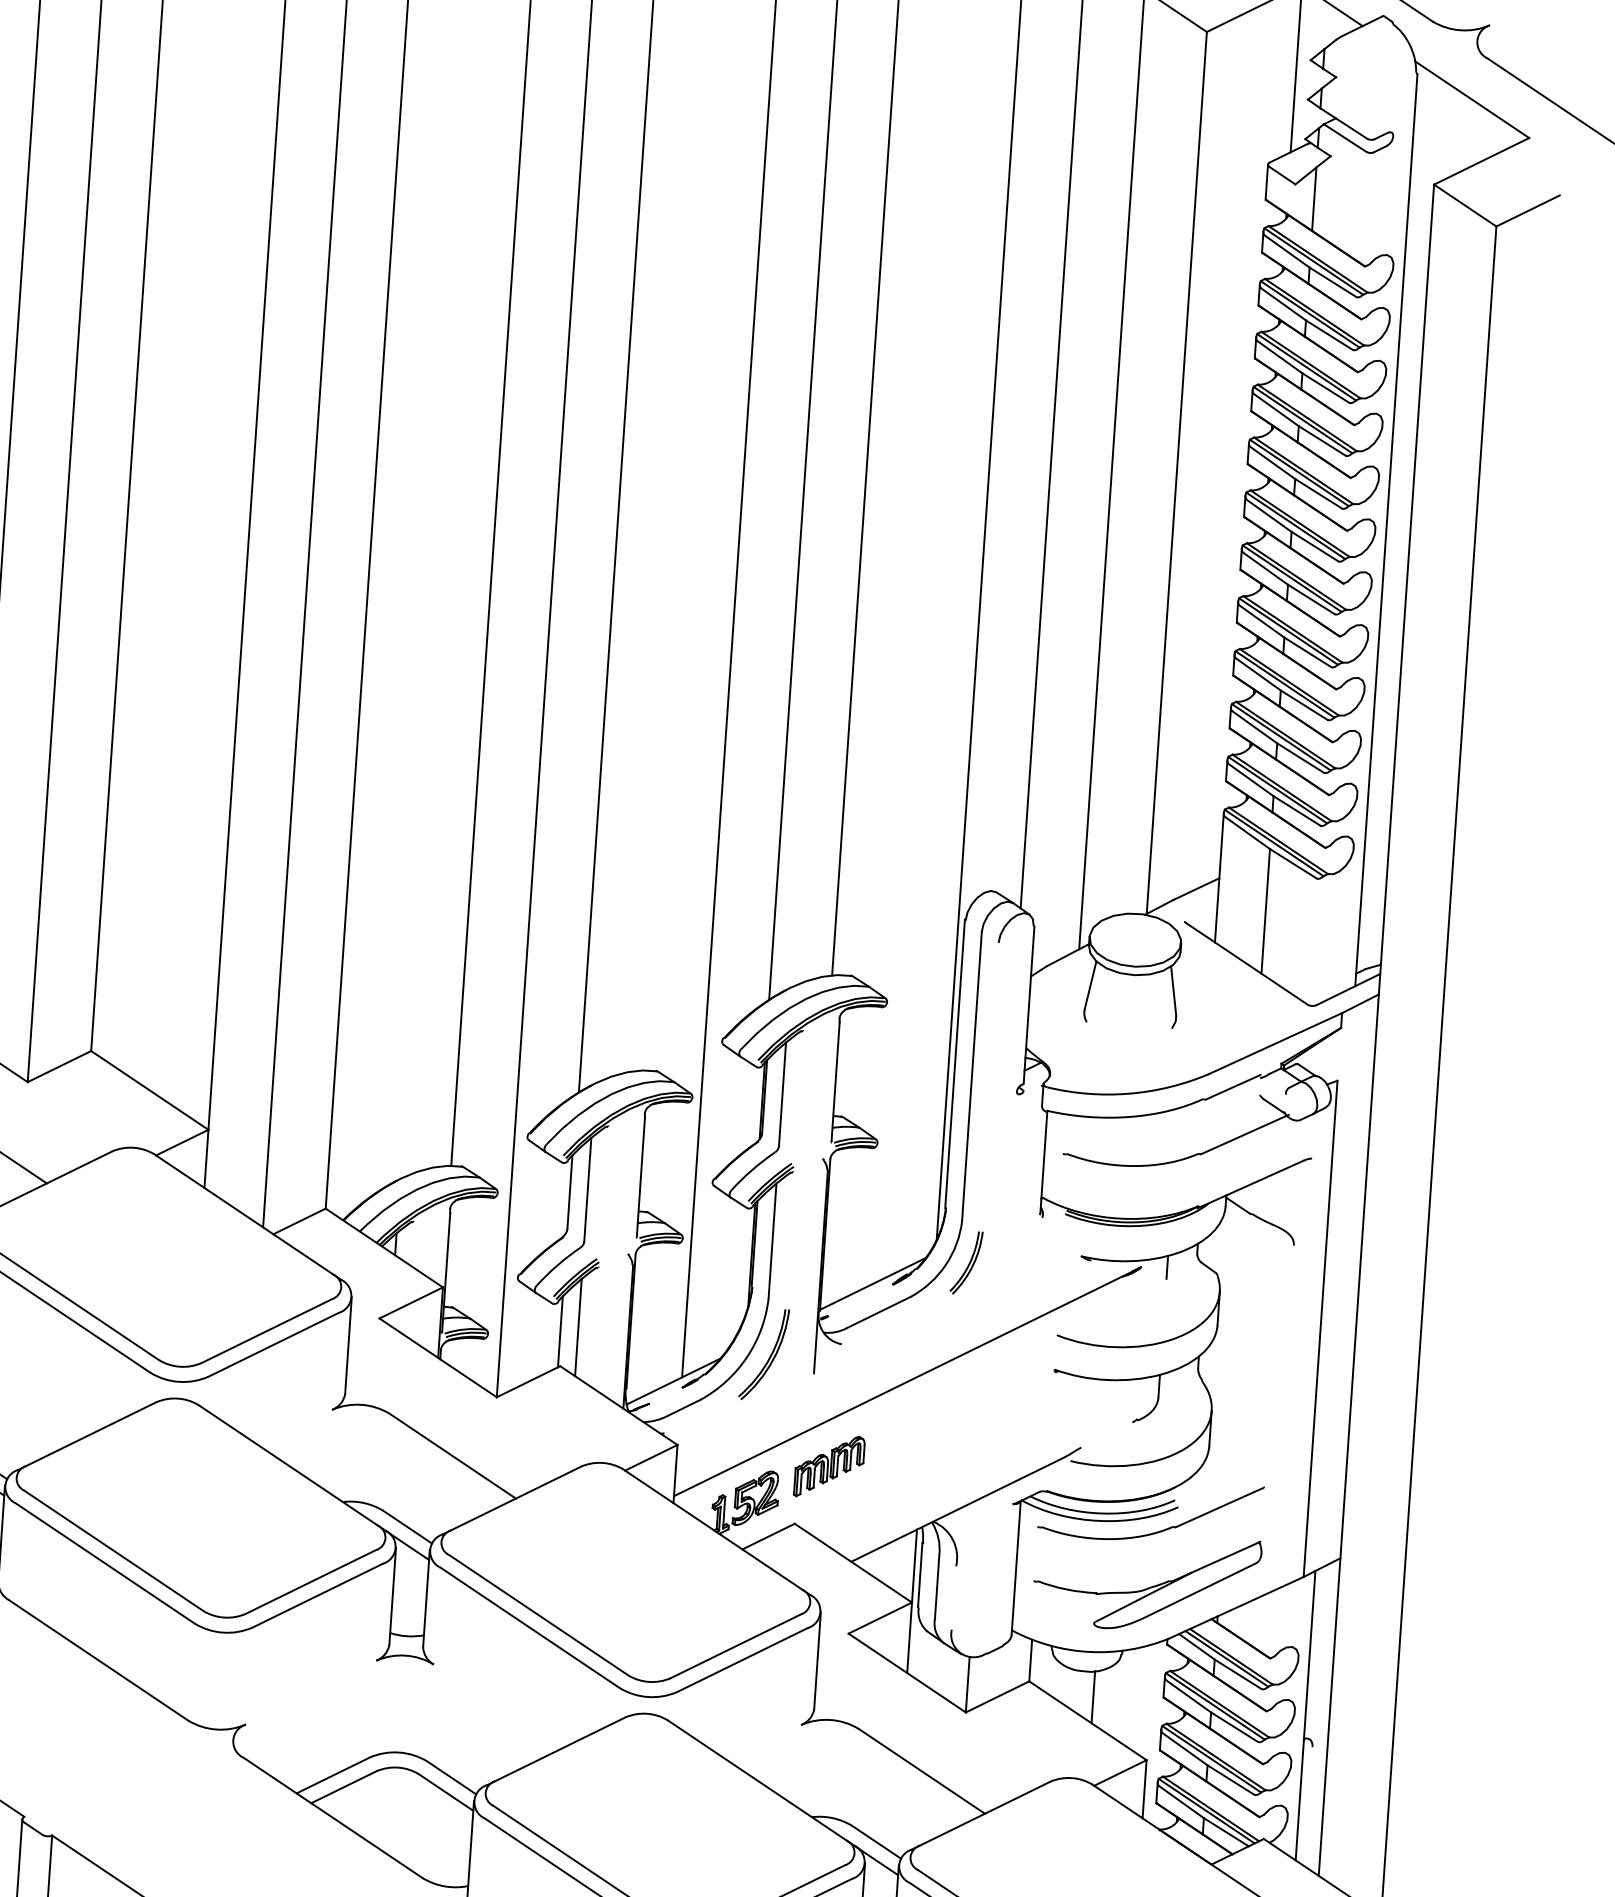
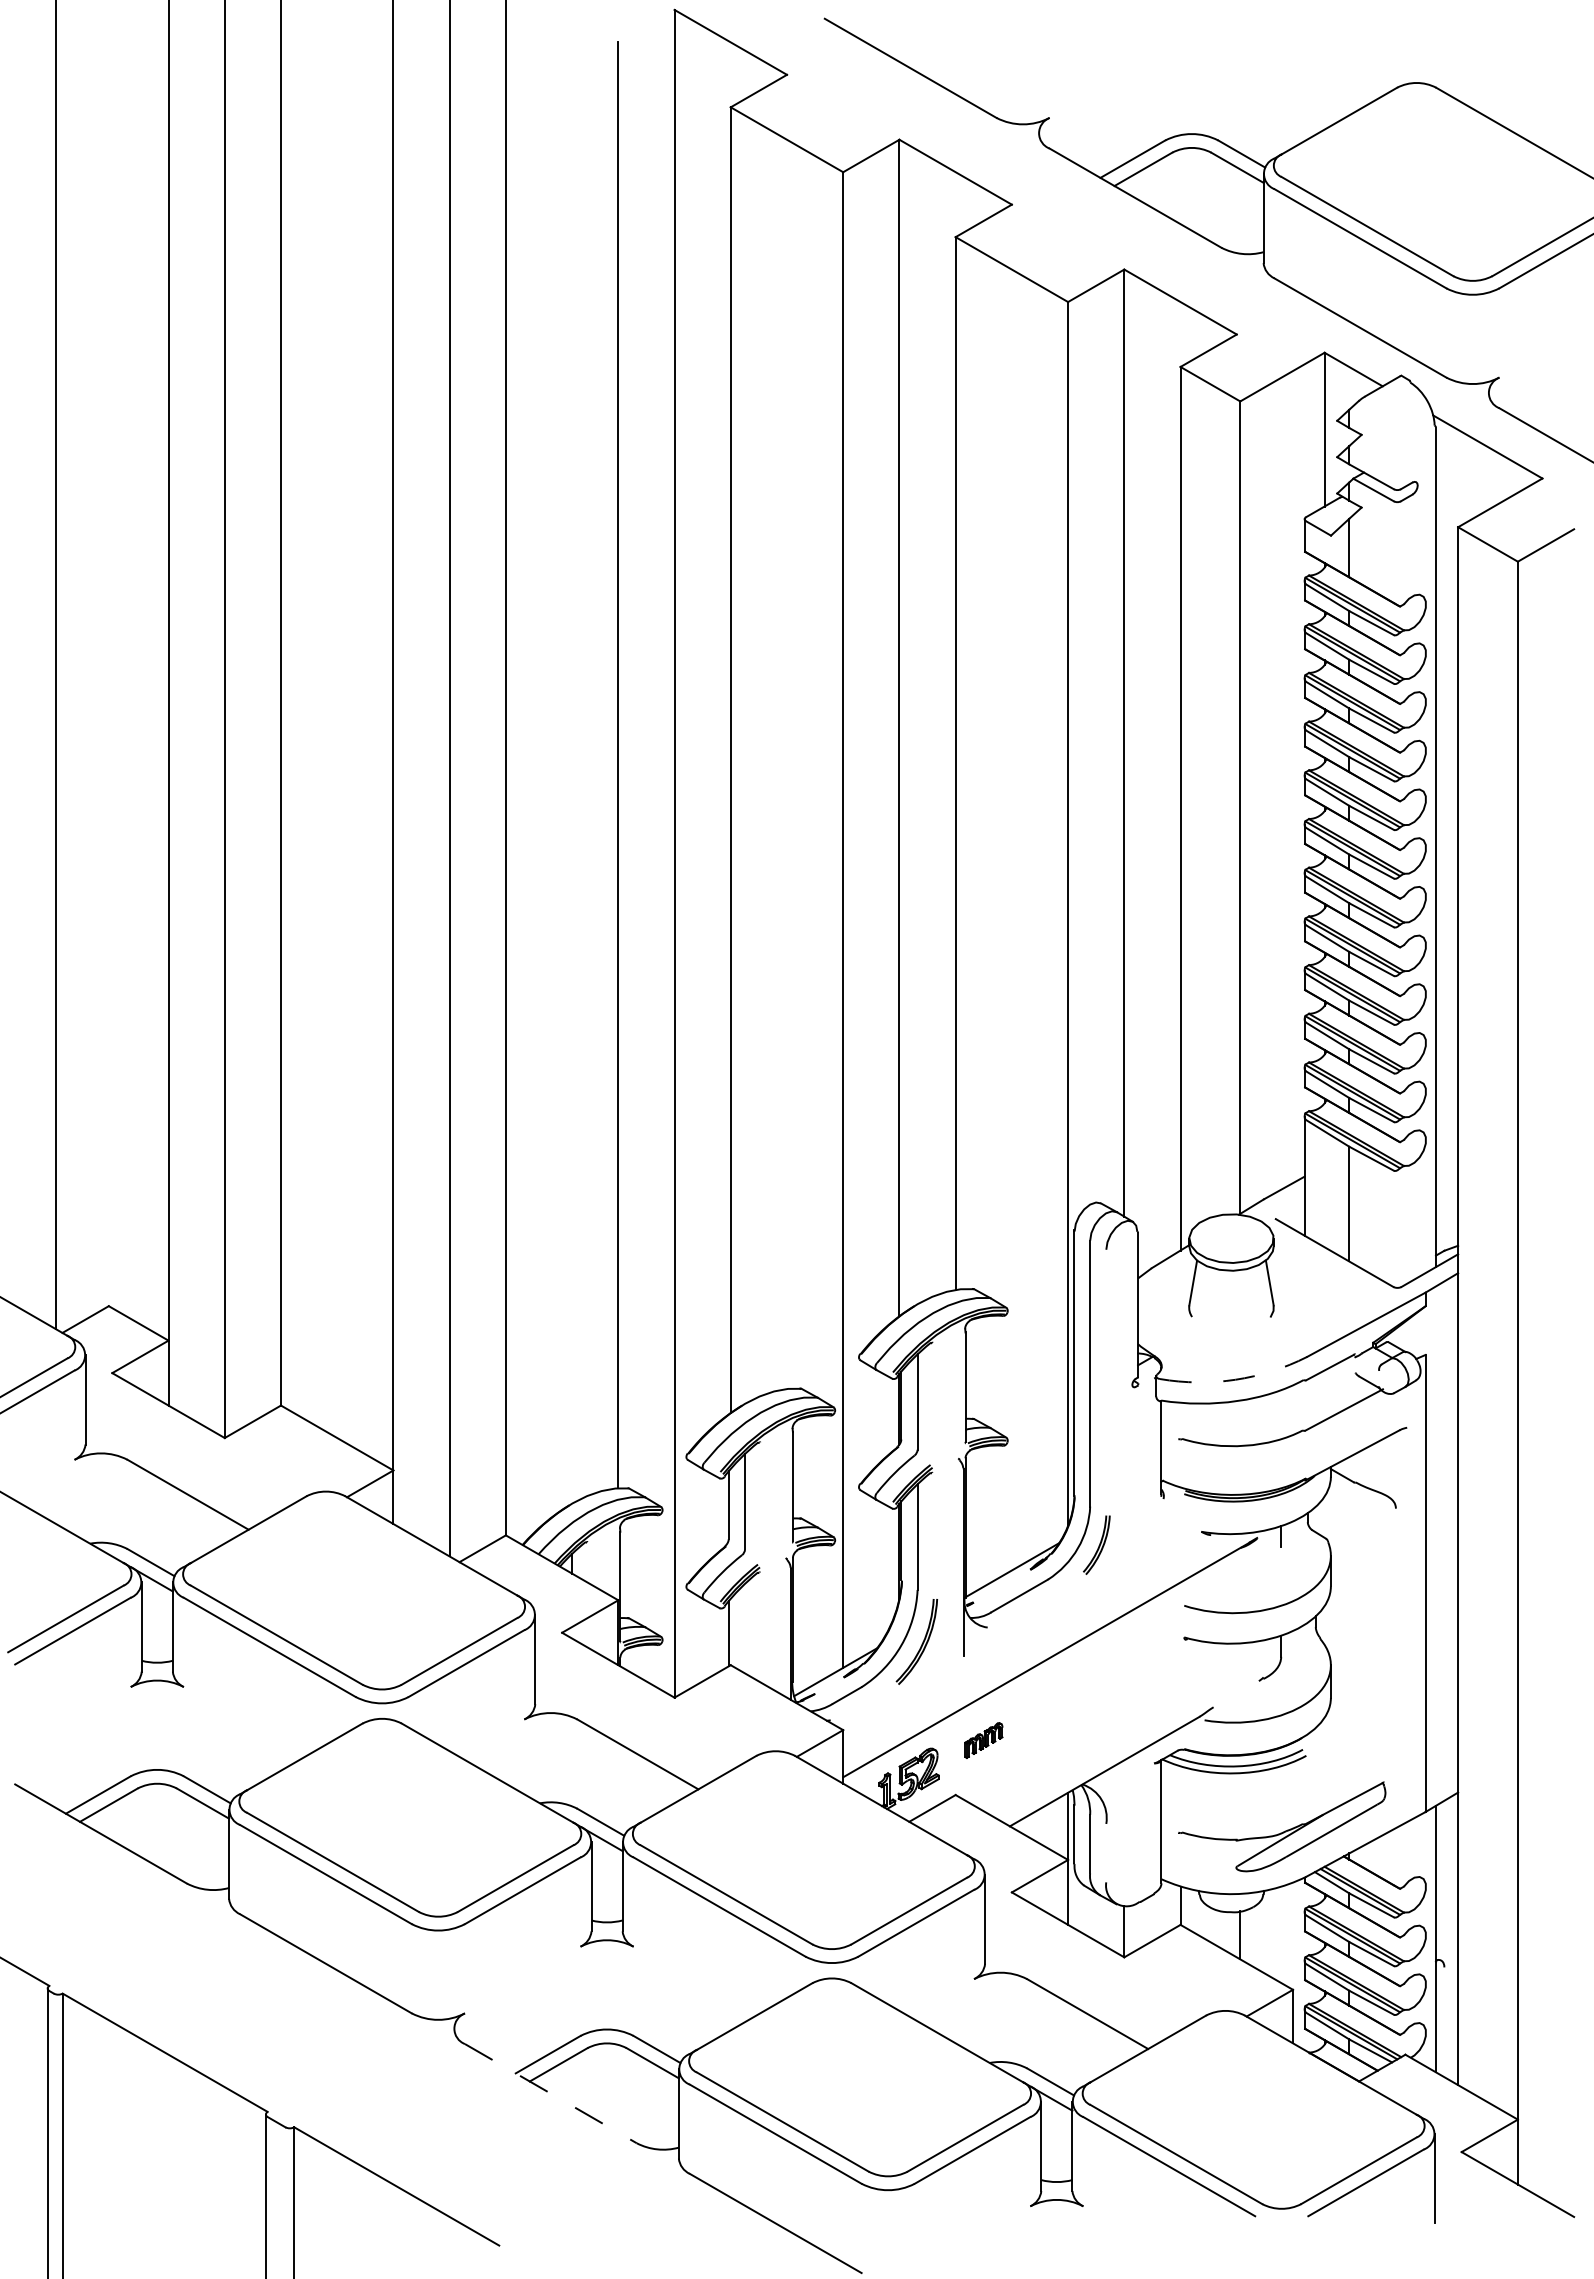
arc: (1129, 1093) -> (1235, 1379), solid -> dashed
line: (578, 1327) -> (745, 1628), removed
part: (829, 1466) -> (983, 1740), size x0.6
part: (1156, 1531) -> (1287, 1779), removed
line: (333, 1817) -> (551, 2093), solid -> dashed

